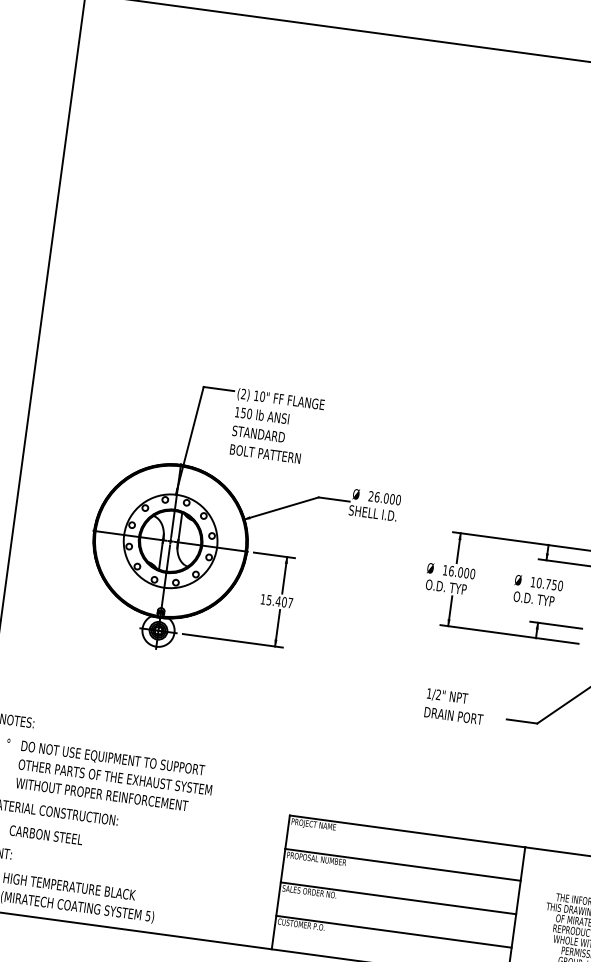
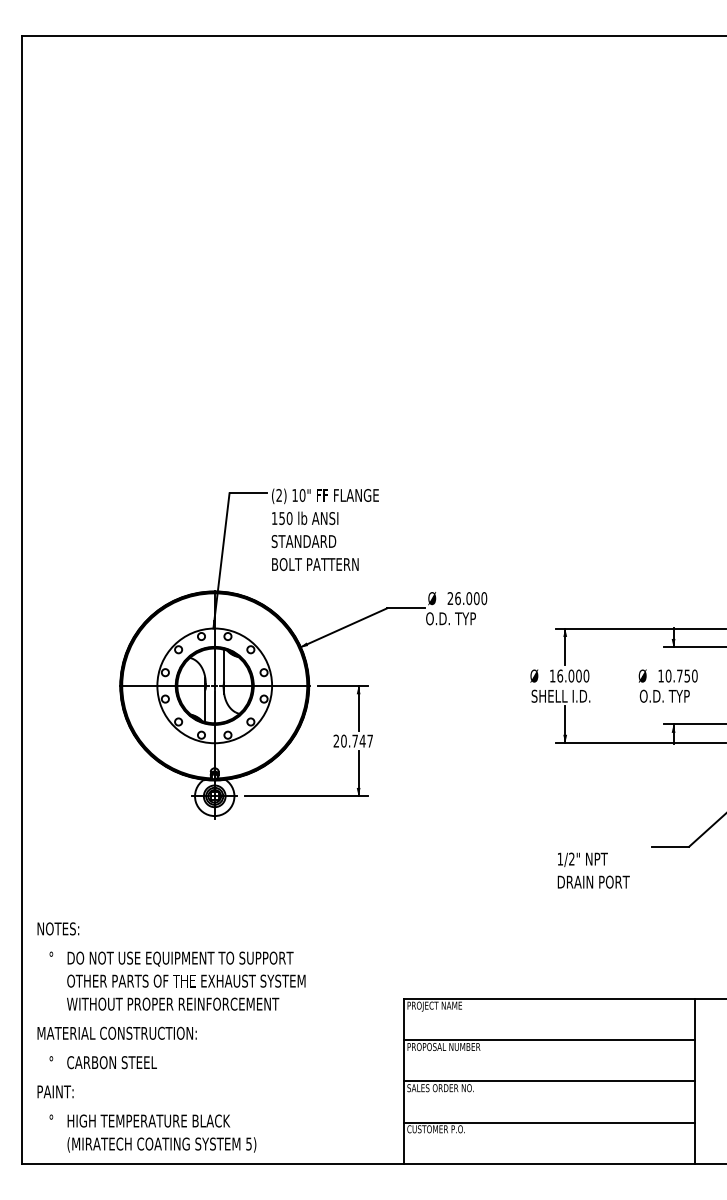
text: (373, 513) -> (455, 618), SHELL I.D. -> O.D. TYP
text: (449, 586) -> (560, 695), O.D. TYP -> SHELL I.D.
text: (273, 600) -> (349, 740), 15.407 -> 20.747
text: (454, 706) -> (593, 870), moved

